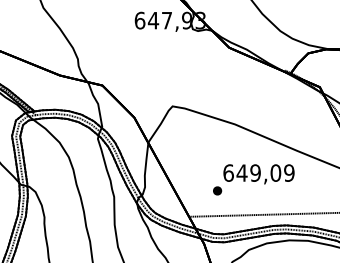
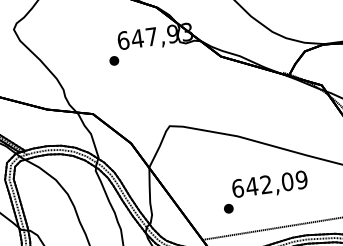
part: (128, 38) -> (113, 60), added
text: (255, 172) -> (266, 184), 649,09 -> 642,09

